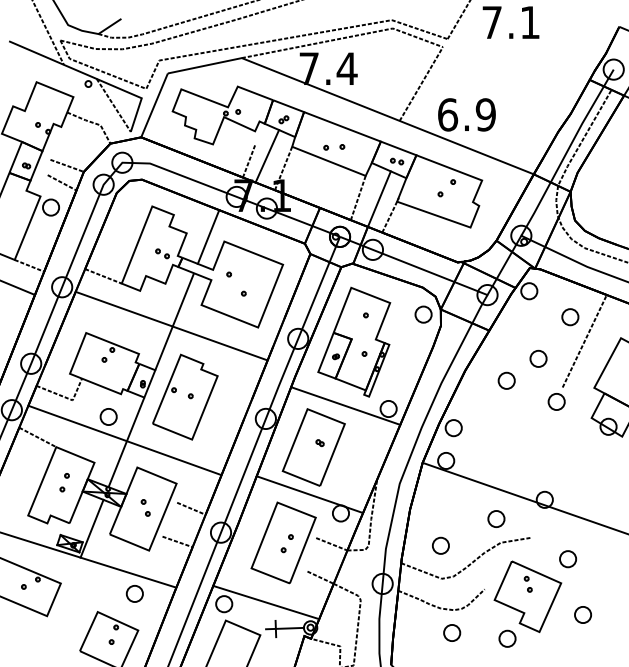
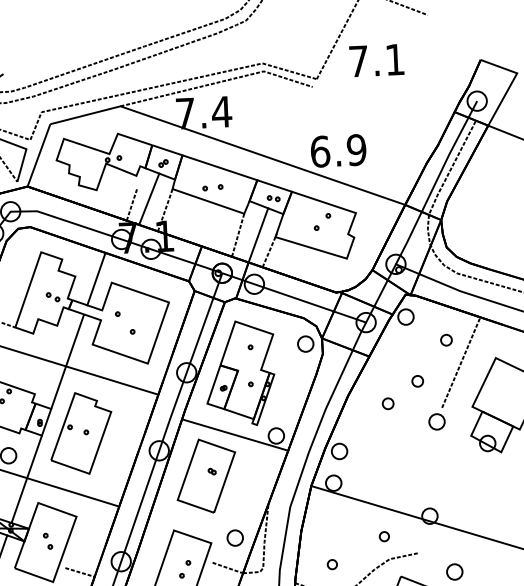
line: (420, 83) -> (292, 122), removed
part: (570, 317) -> (446, 340), size x0.7
part: (538, 358) -> (417, 381), size x0.7
part: (506, 380) -> (388, 403), size x0.7
line: (309, 494) -> (204, 521), removed
line: (191, 508) -> (91, 539), removed
part: (496, 518) -> (384, 536), size x0.6
part: (440, 545) -> (331, 564), size x0.6

